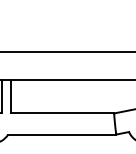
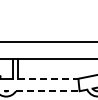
line: (63, 113) -> (48, 78), solid -> dashed
line: (61, 135) -> (47, 91), solid -> dashed

